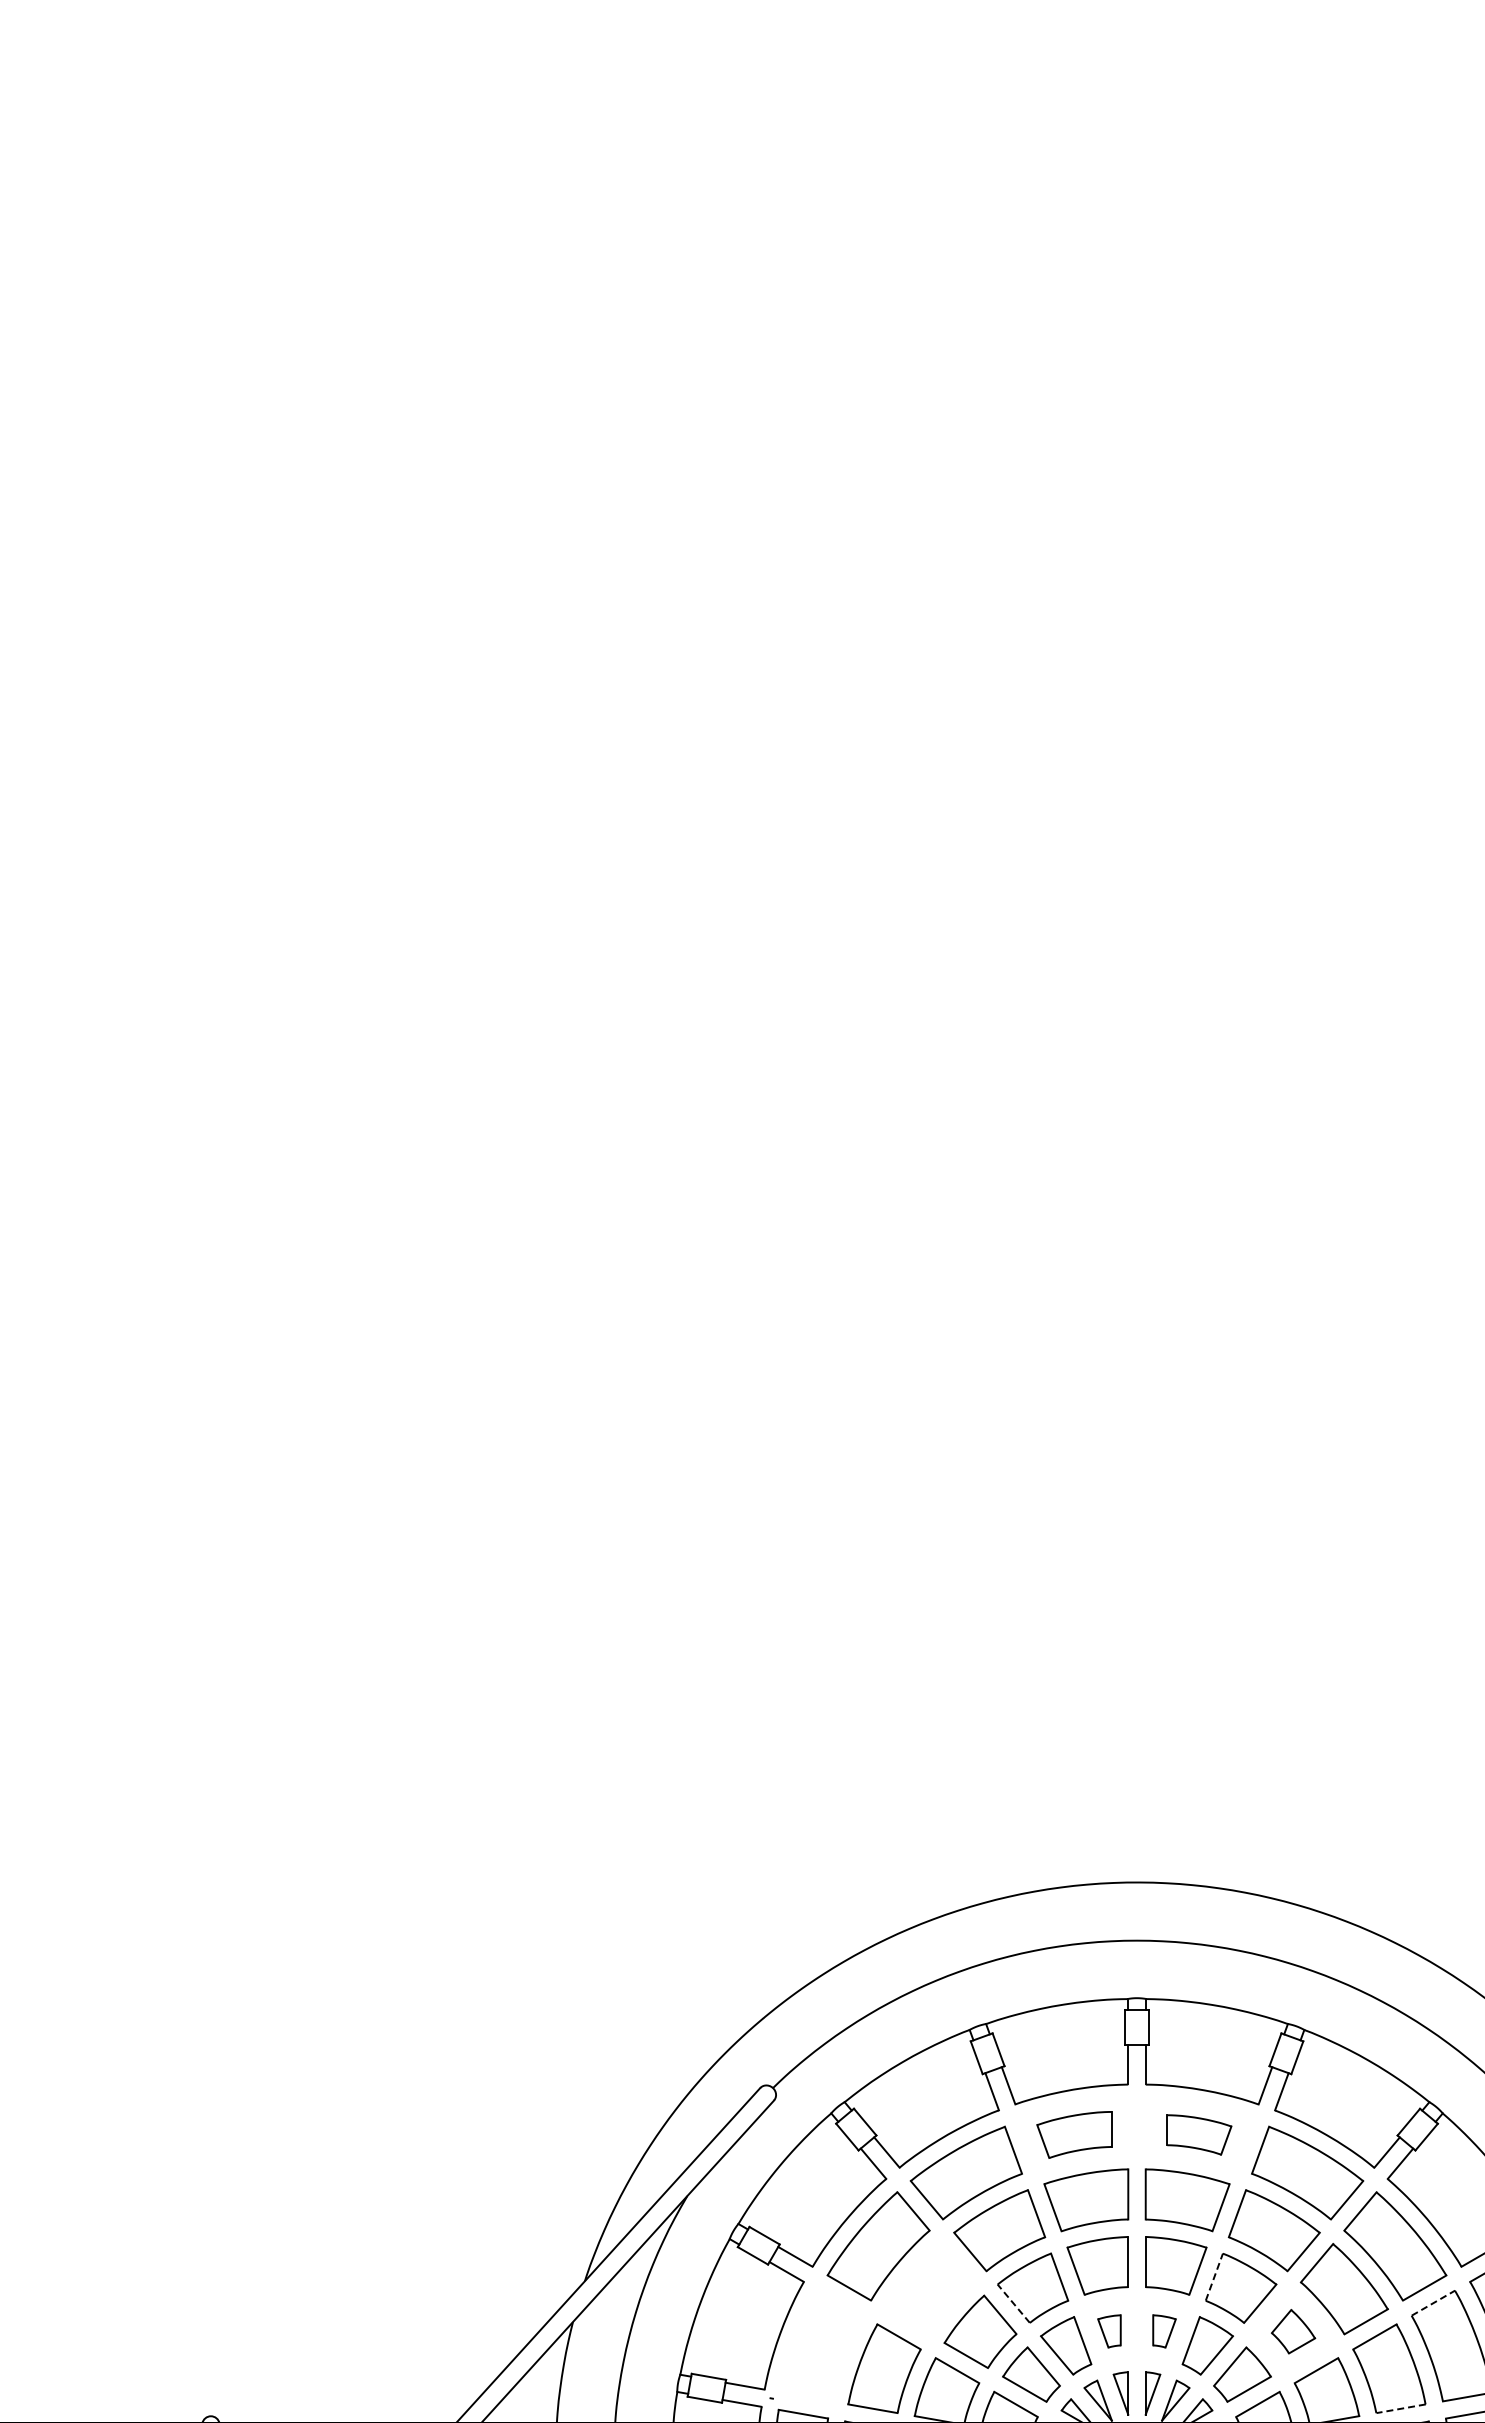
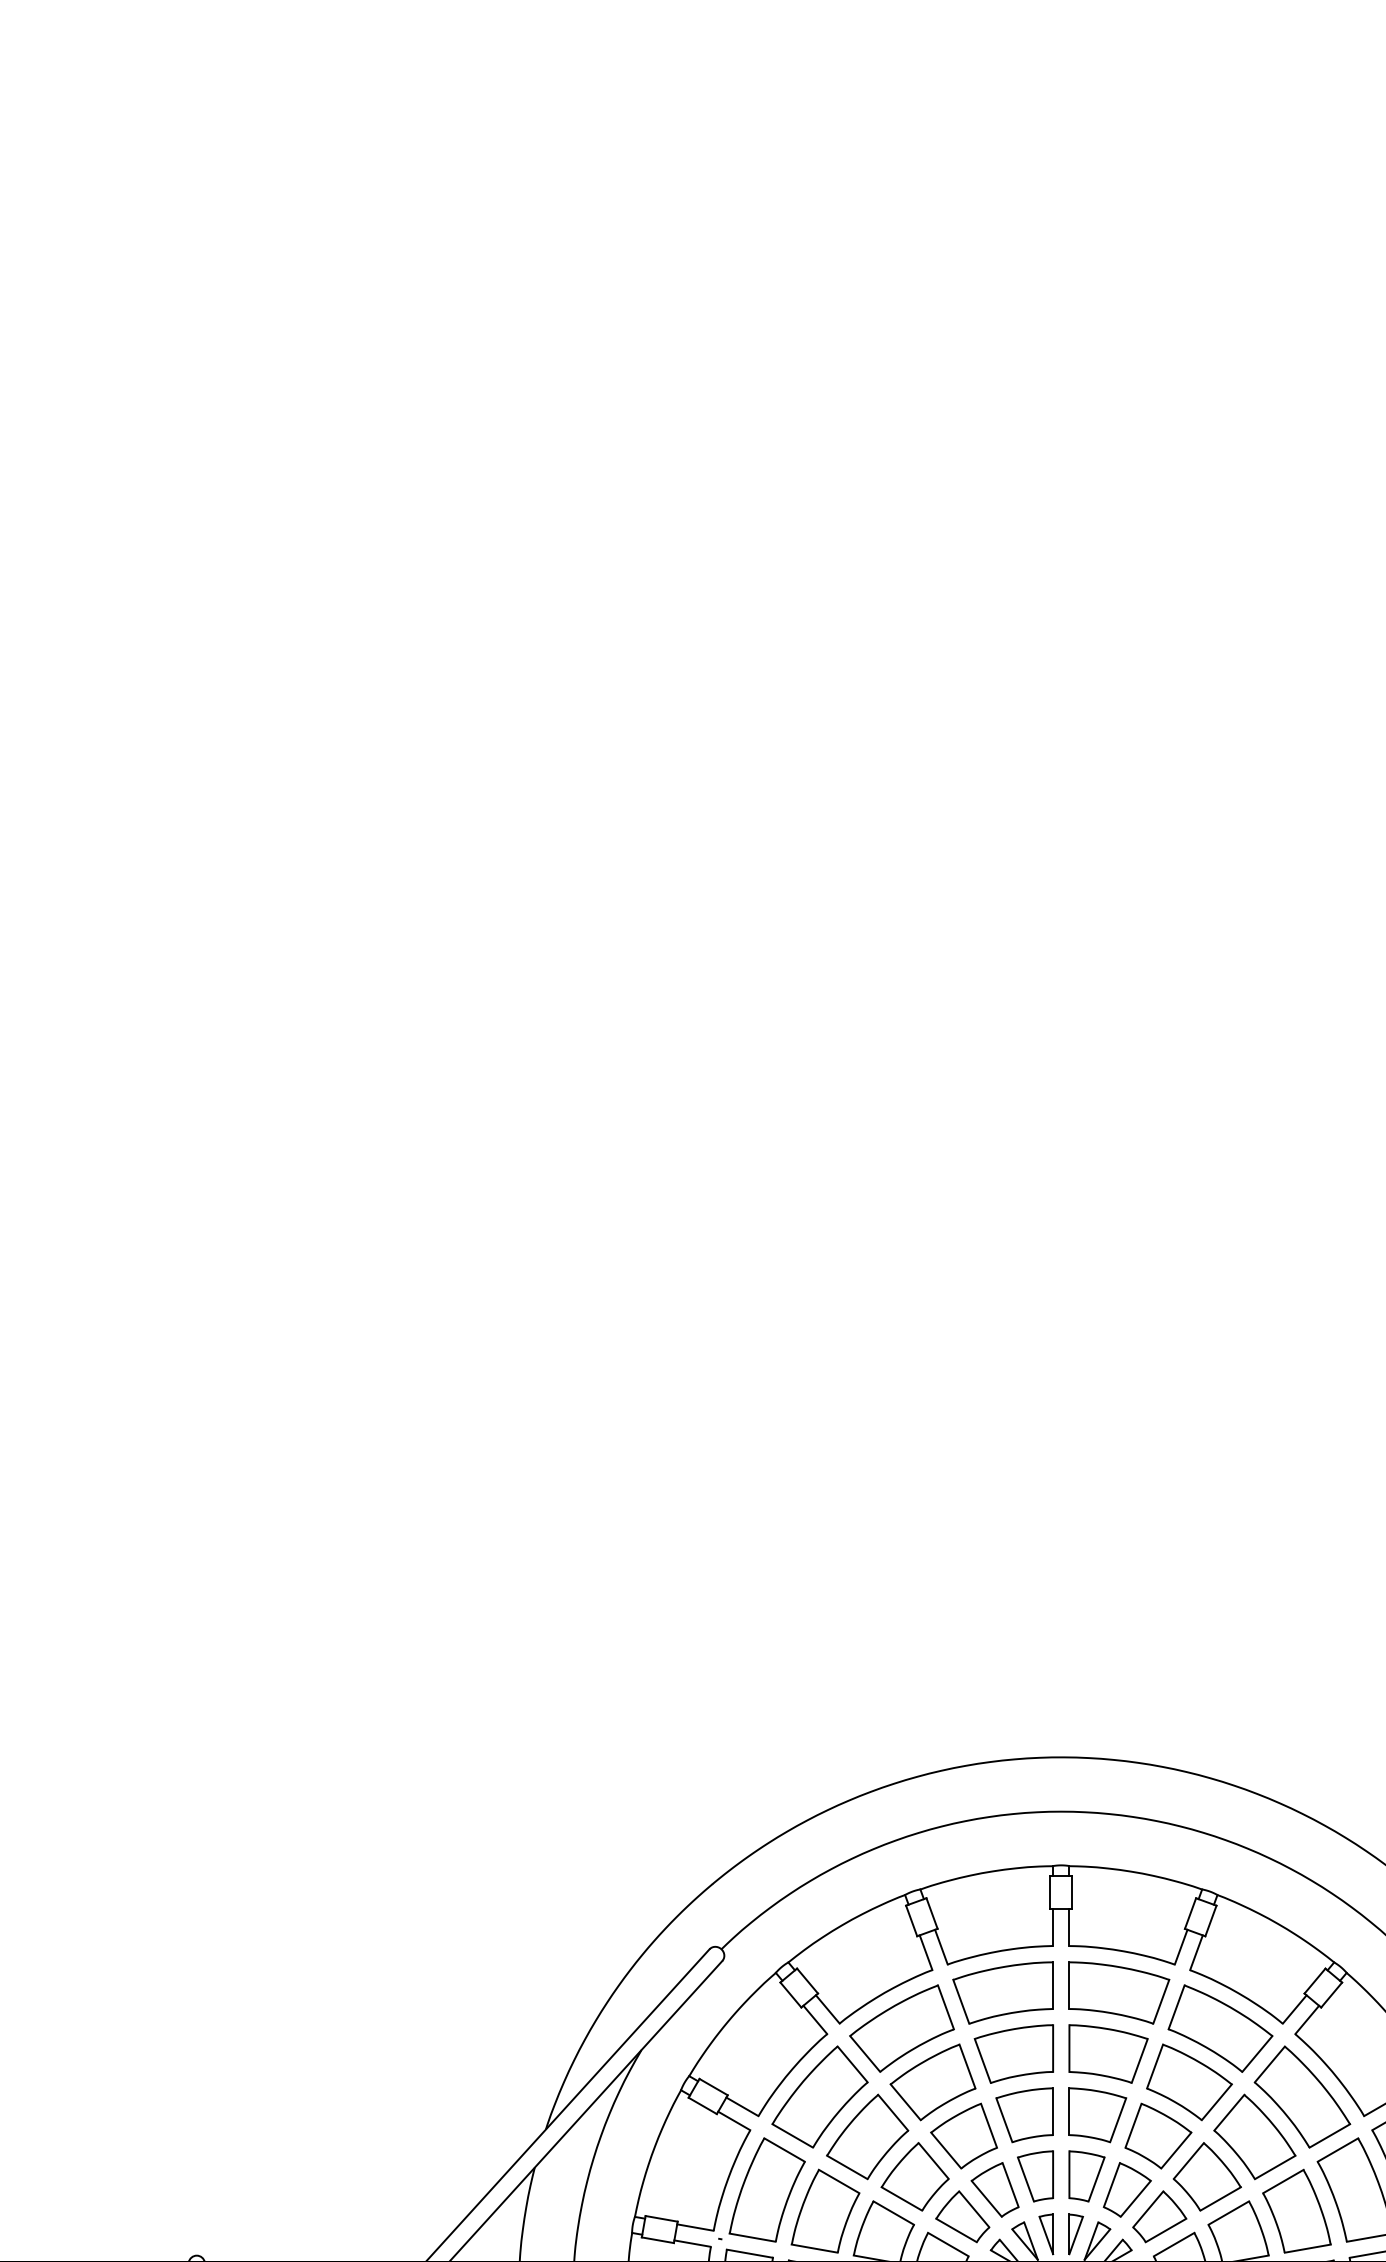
part: (1074, 2134) -> (1002, 1992), size x1.43
part: (1199, 2134) -> (1119, 1992), size x1.67
line: (1214, 2276) -> (1133, 2125), dashed -> solid
part: (929, 2289) -> (867, 2137), added
line: (1433, 2302) -> (1338, 2149), dashed -> solid
line: (1013, 2303) -> (945, 2150), dashed -> solid
part: (1109, 2331) -> (1035, 2176), size x1.67
part: (1164, 2331) -> (1086, 2176), size x1.67
part: (1293, 2331) -> (1207, 2176), size x1.67
part: (821, 2345) -> (766, 2189), added
line: (1400, 2408) -> (1307, 2248), dashed -> solid

